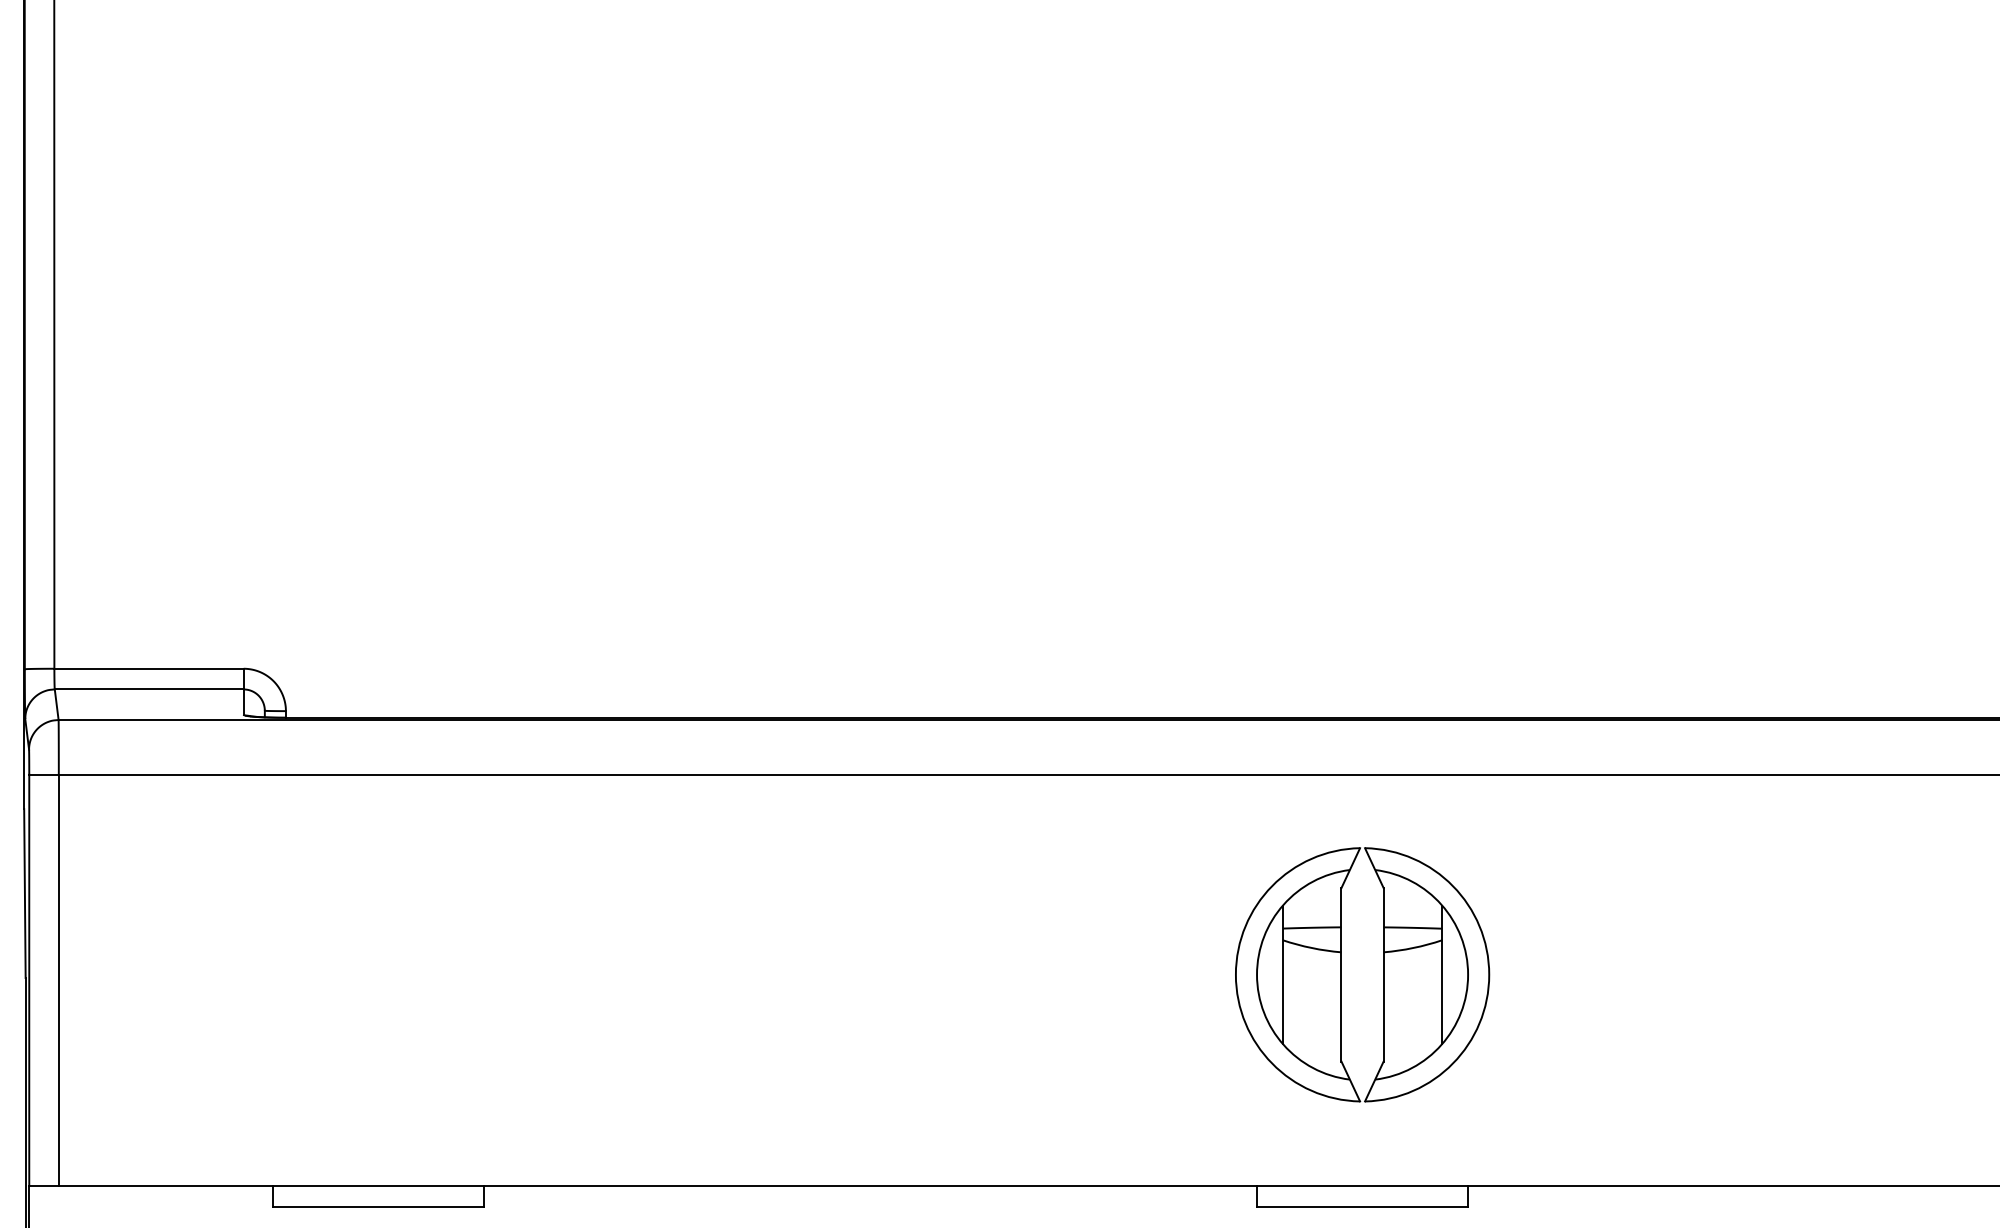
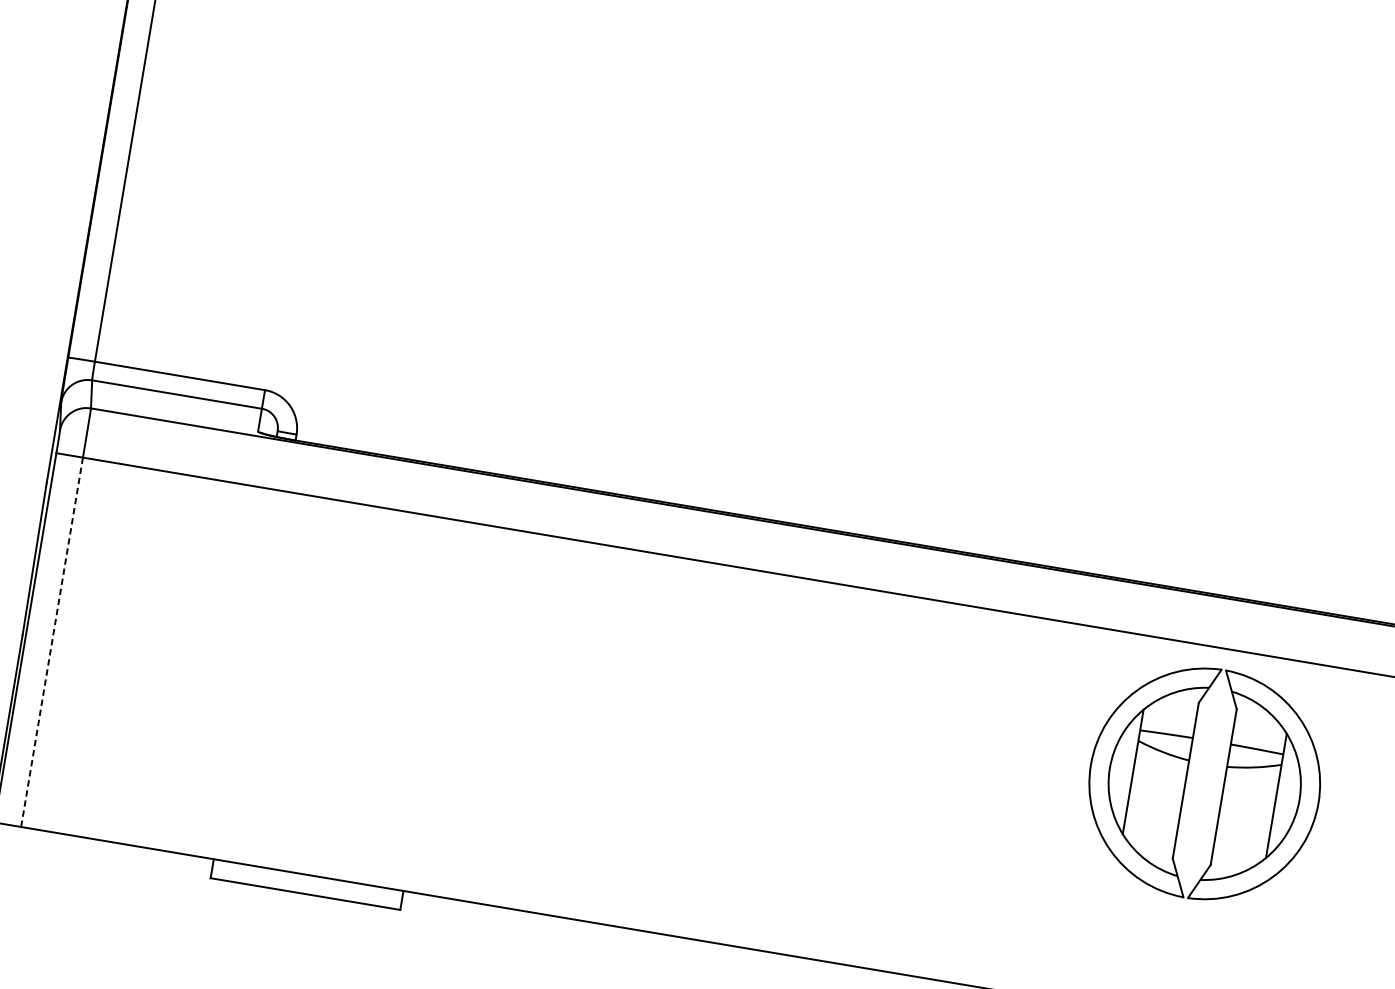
part: (1341, 974) -> (1185, 780), moved
line: (58, 980) -> (51, 642), solid -> dashed

